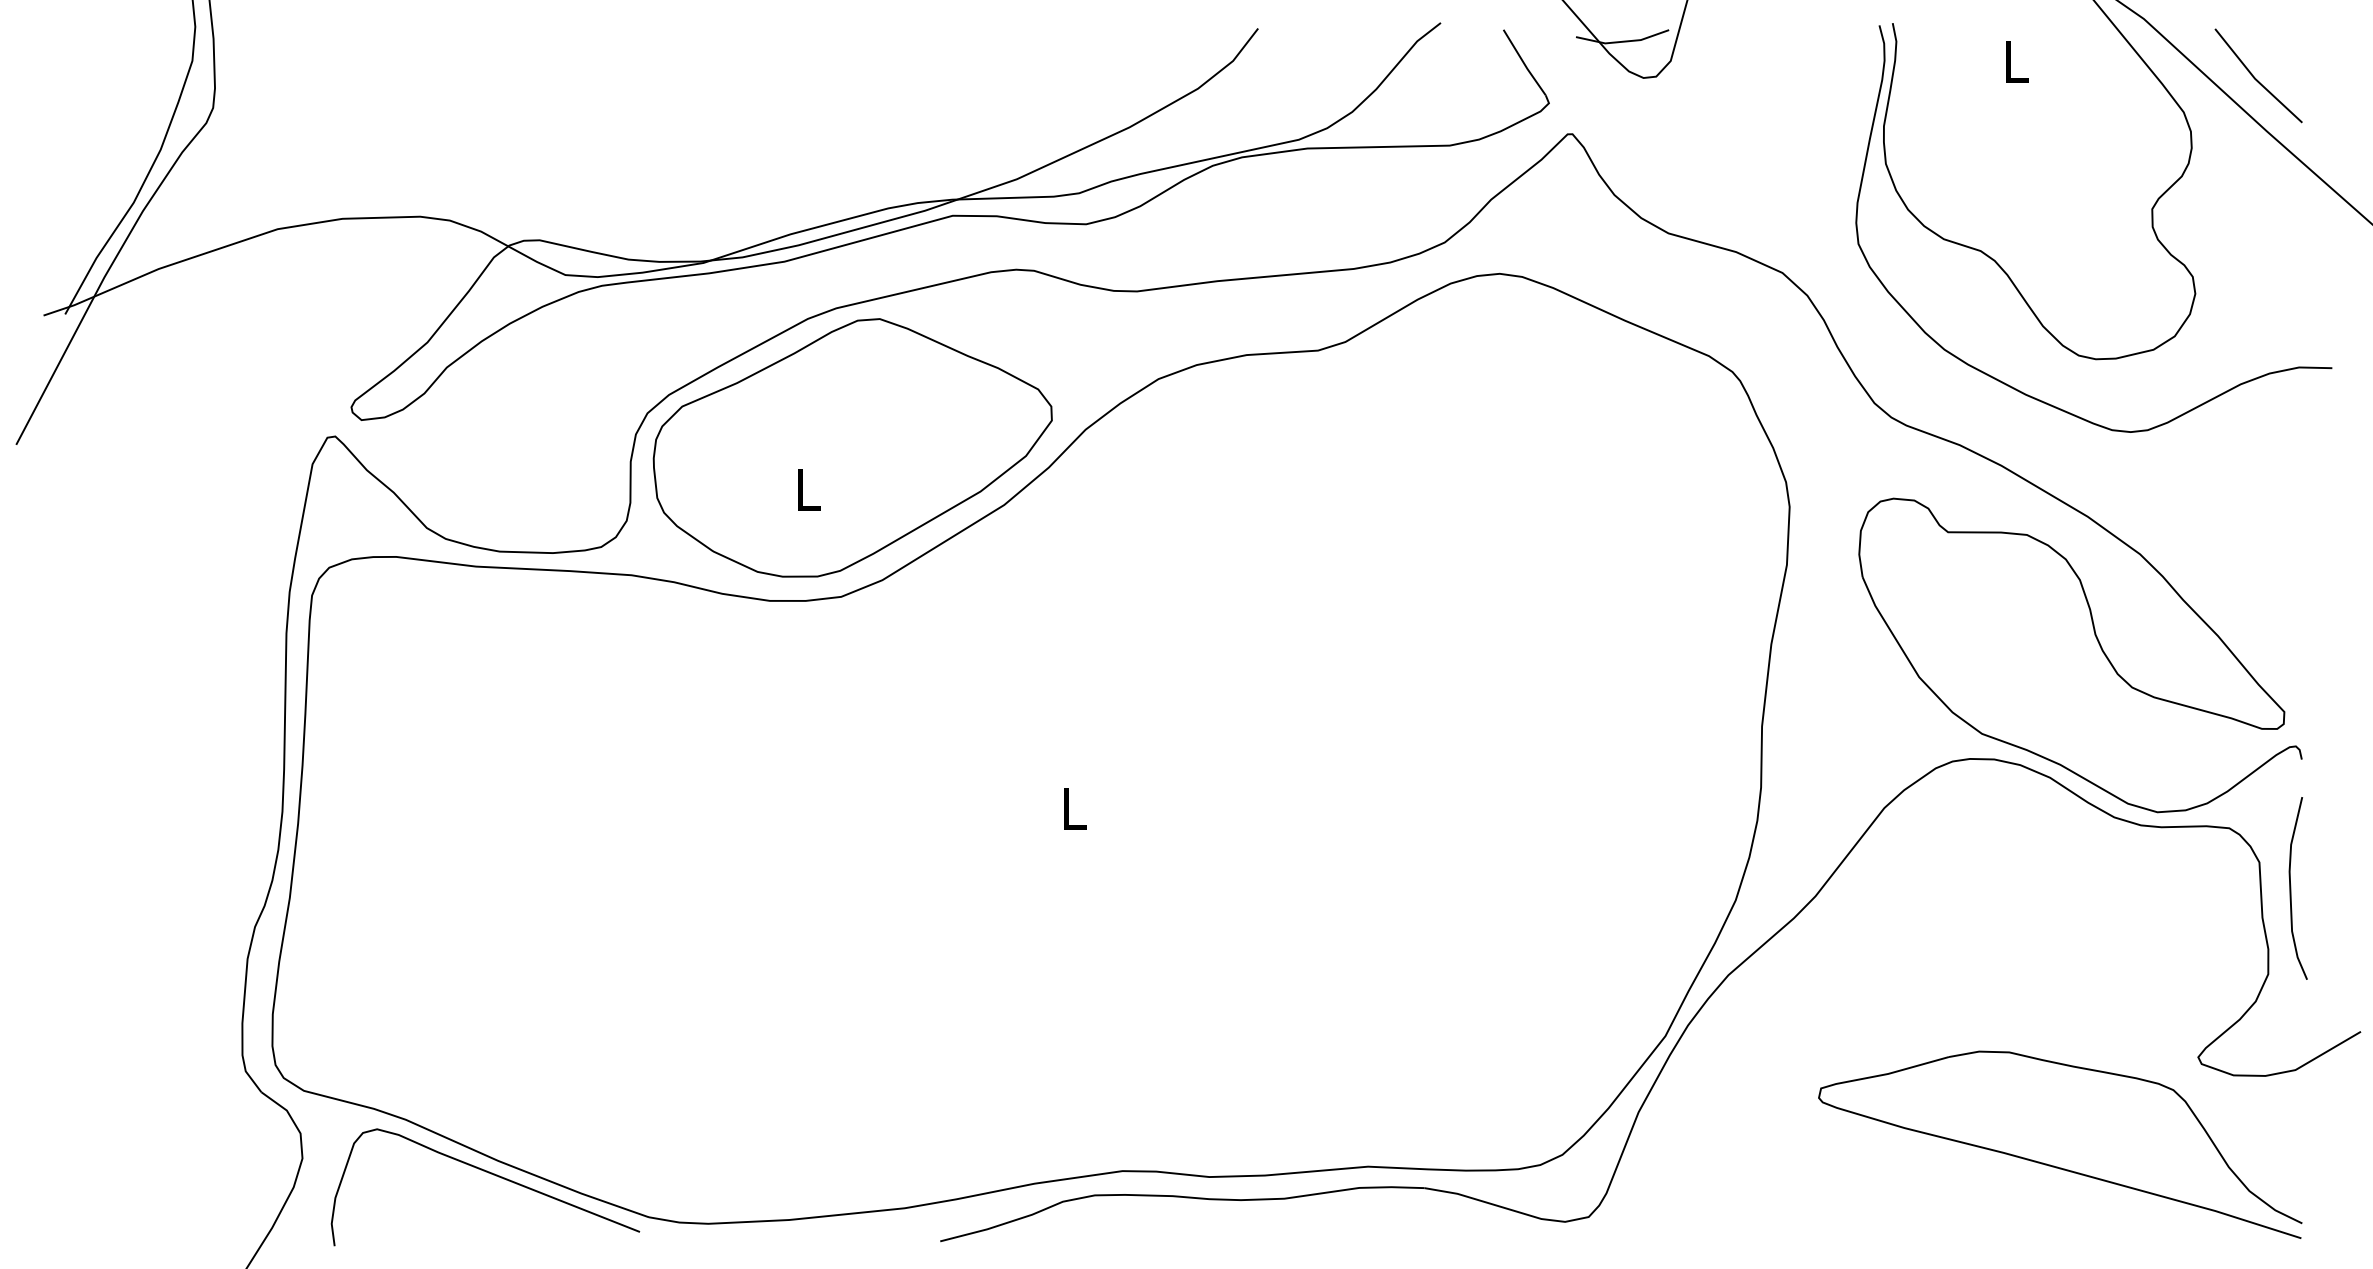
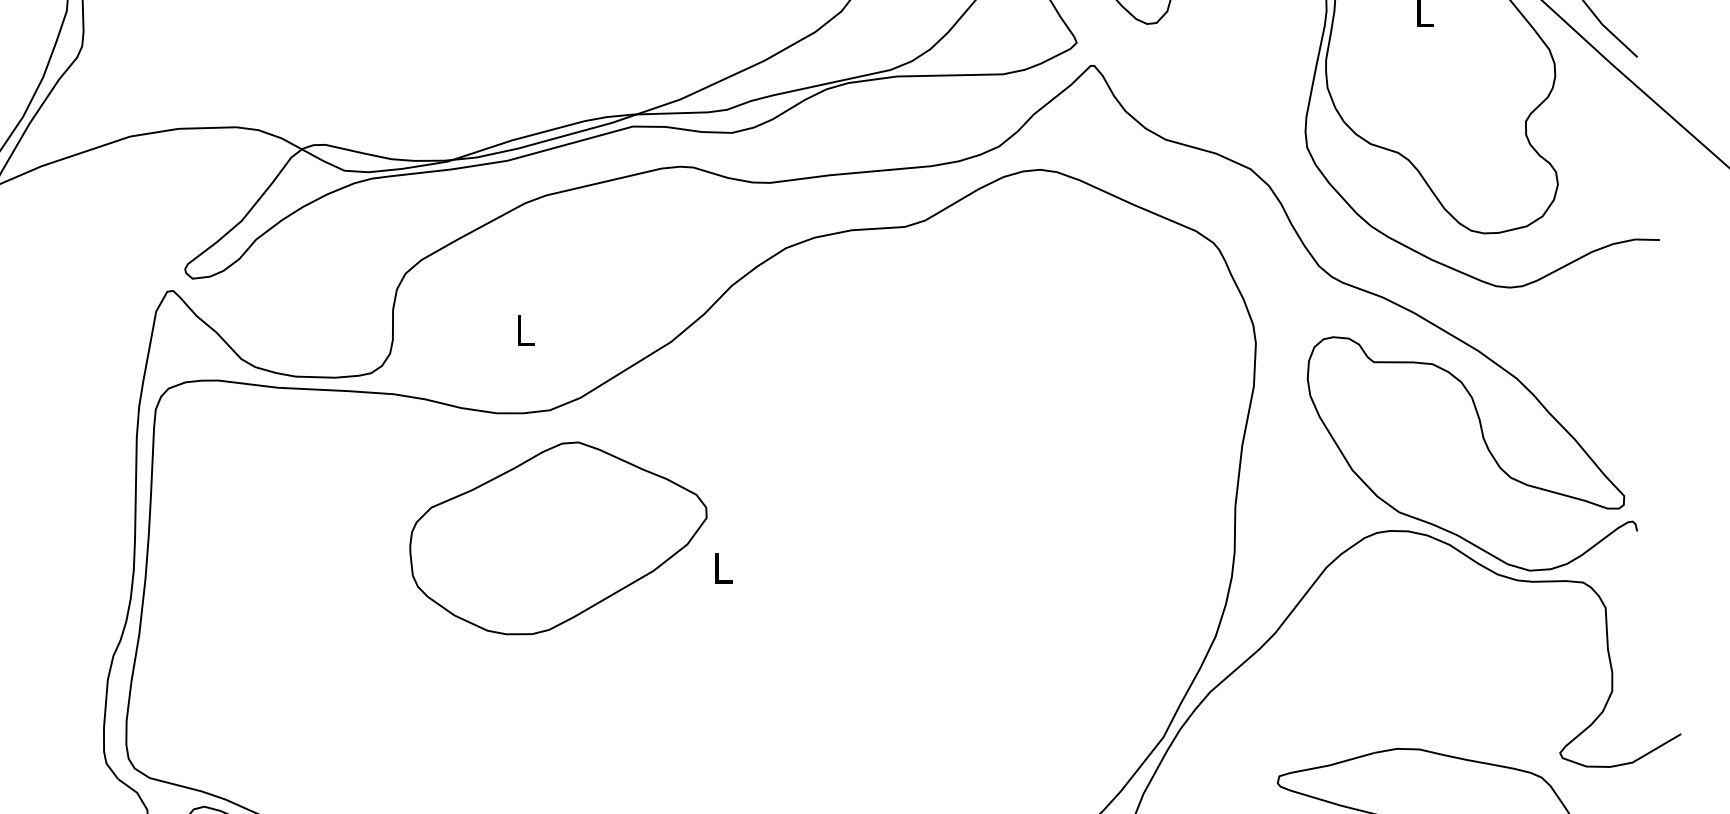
part: (852, 447) -> (558, 538), moved
curve: (2291, 888) -> (1629, 627), removed

